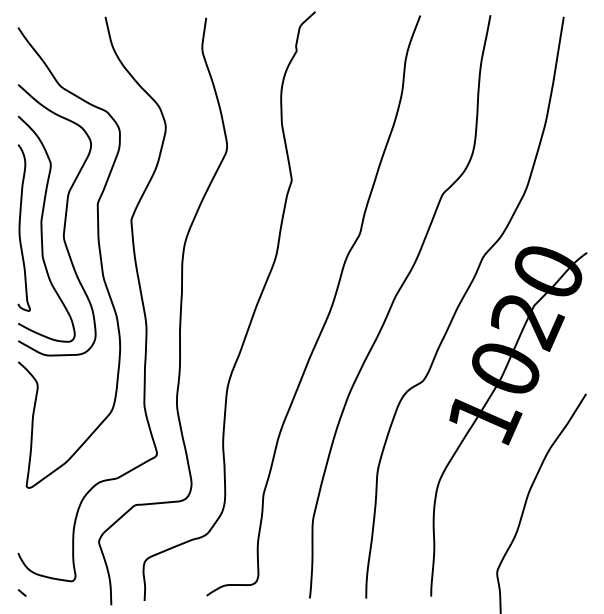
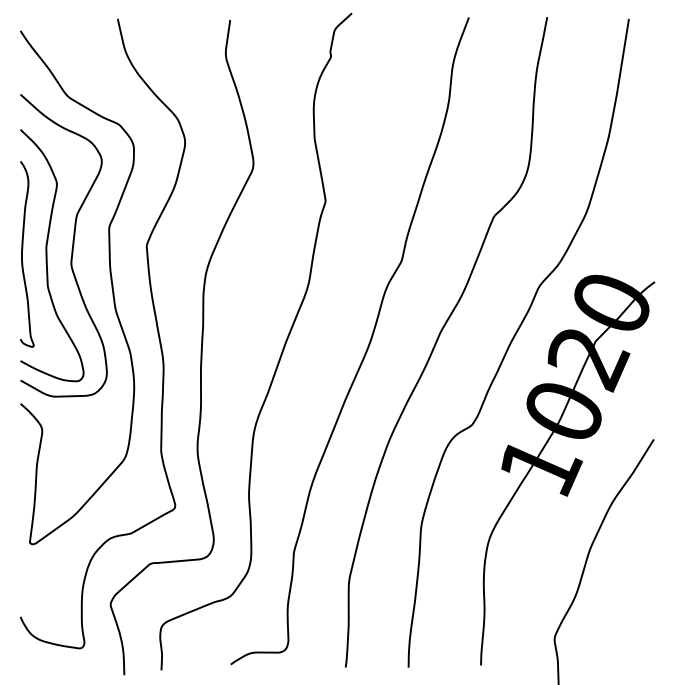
line: (21, 592) -> (24, 660), removed

